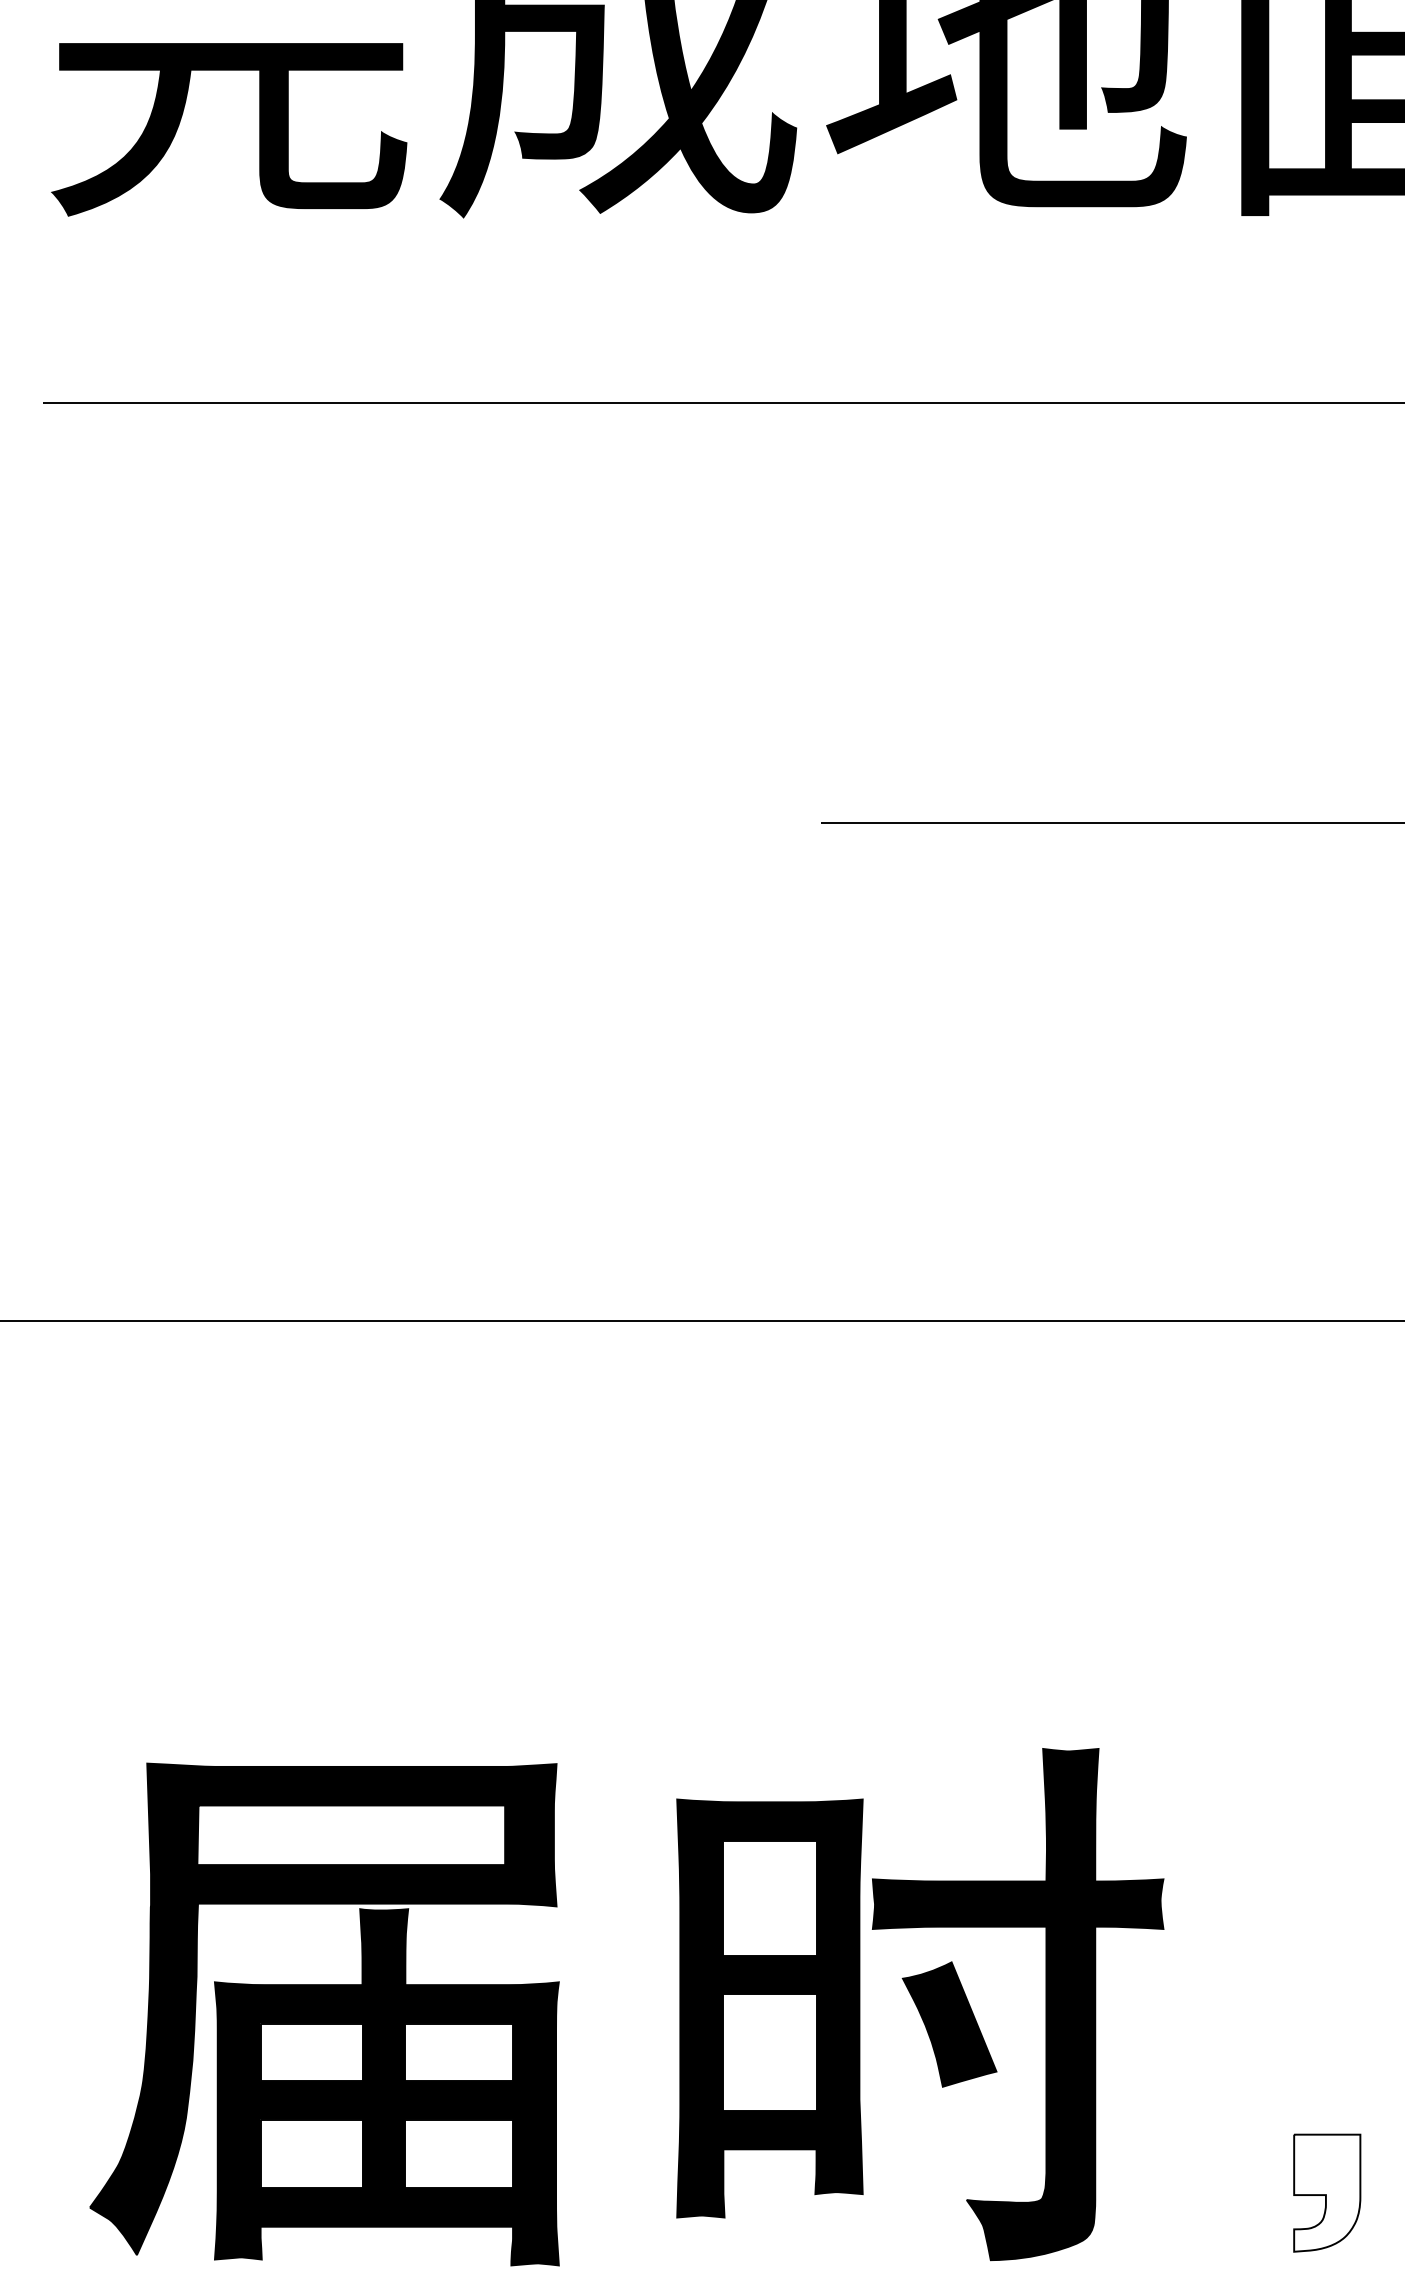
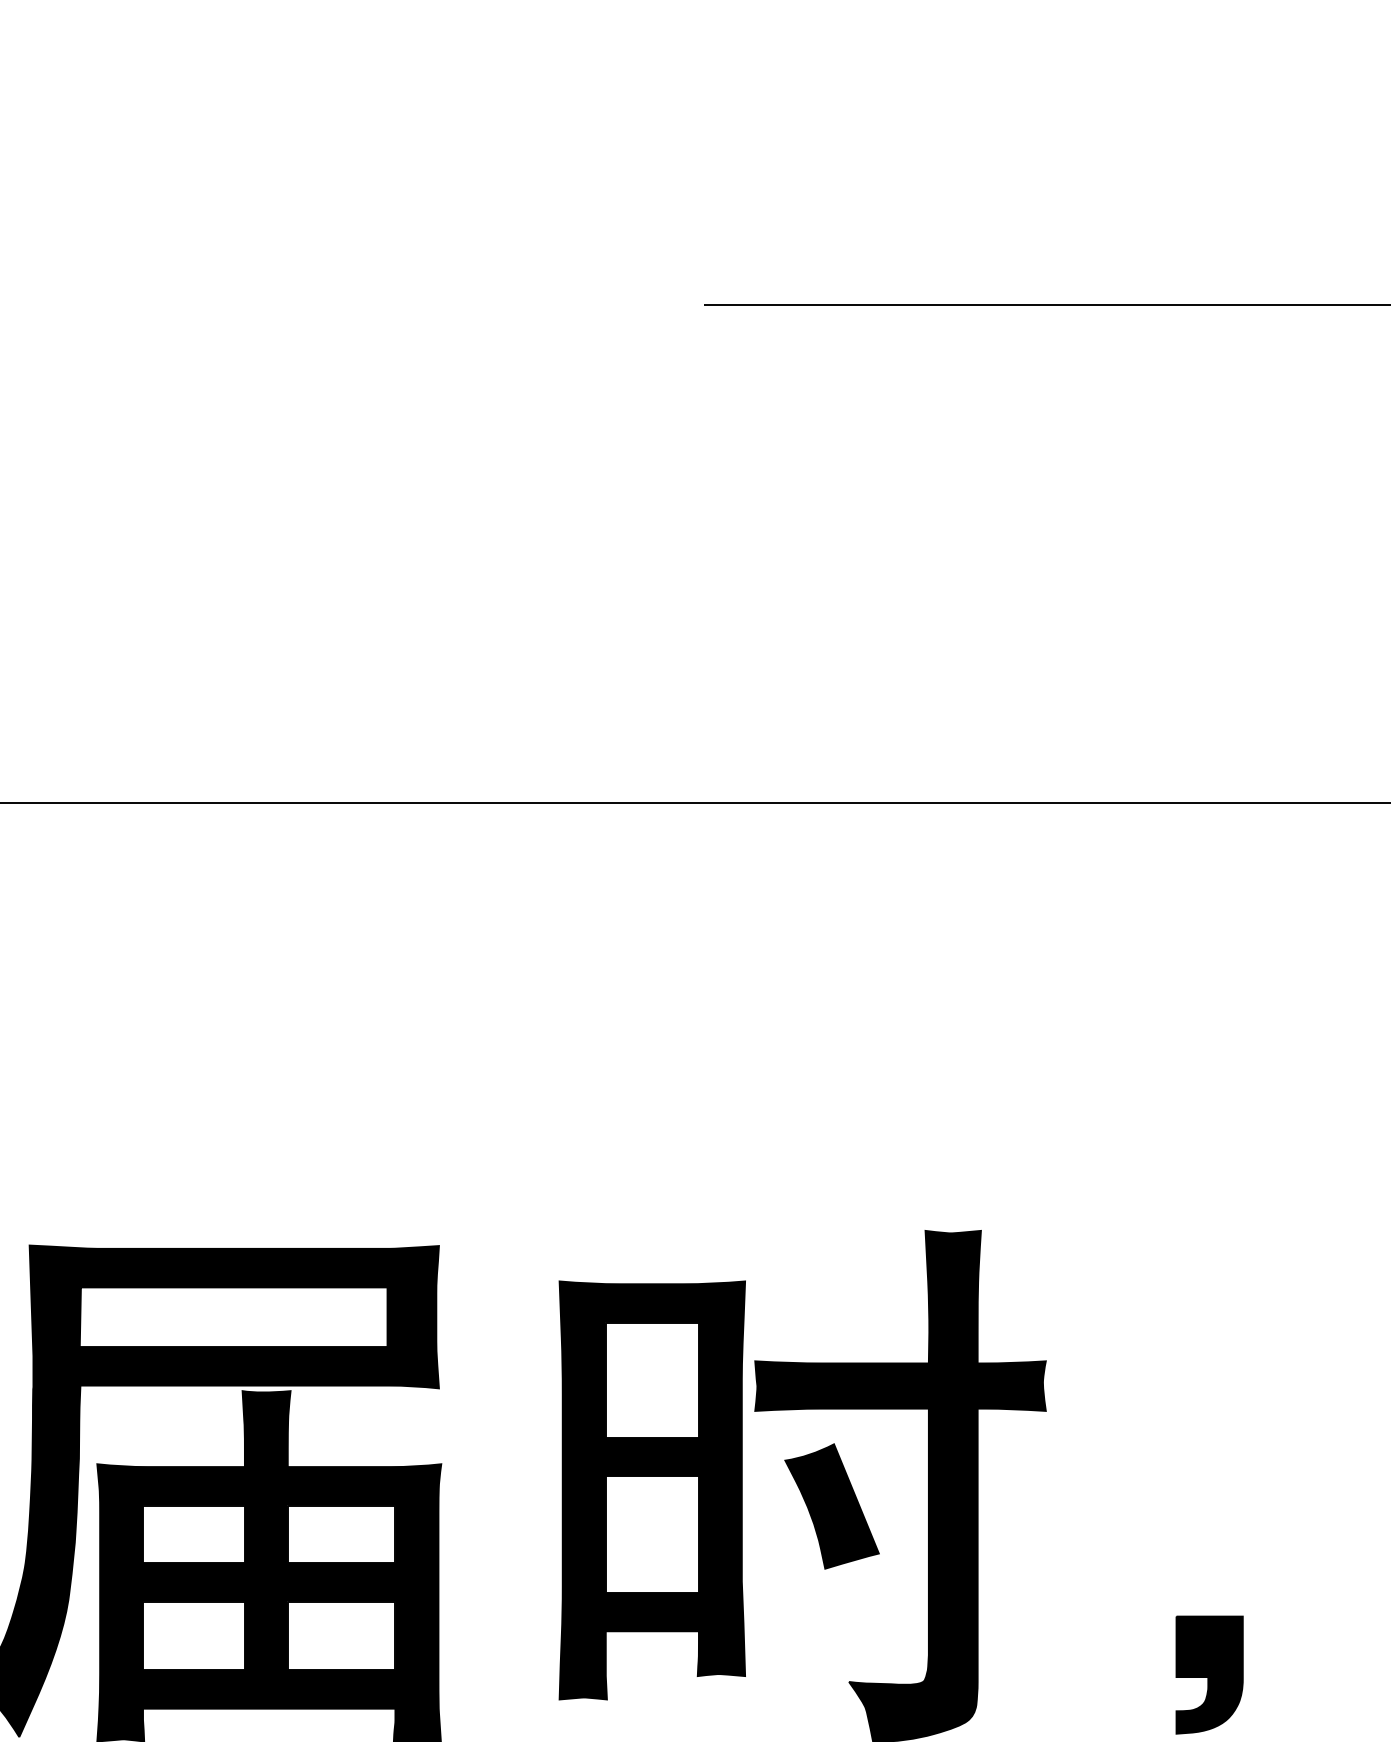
fill: (1327, 2192) -> (1209, 1674), added

